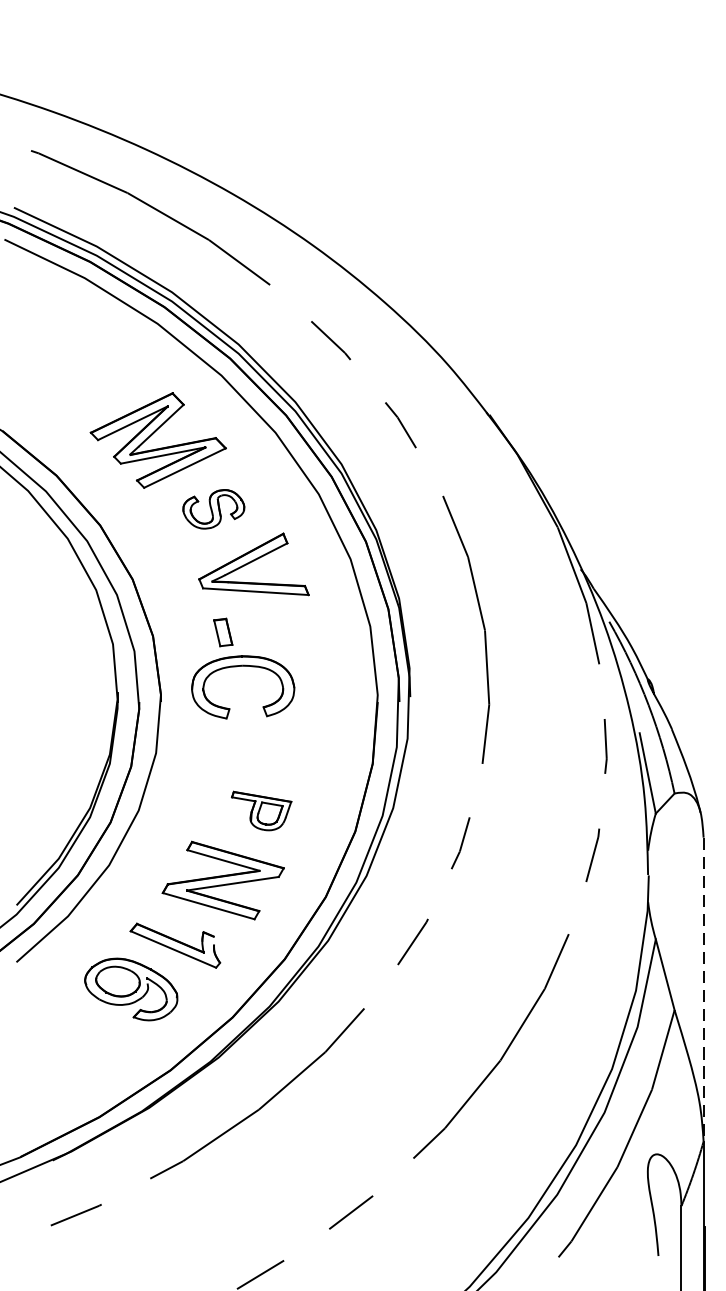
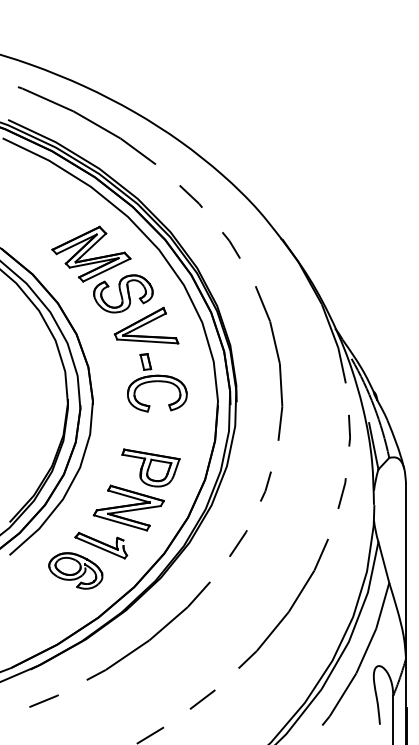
part: (213, 508) -> (123, 293), size x1.67
part: (243, 668) -> (157, 382), moved
part: (260, 810) -> (150, 467), size x1.67
line: (704, 990) -> (406, 571), dashed -> solid

